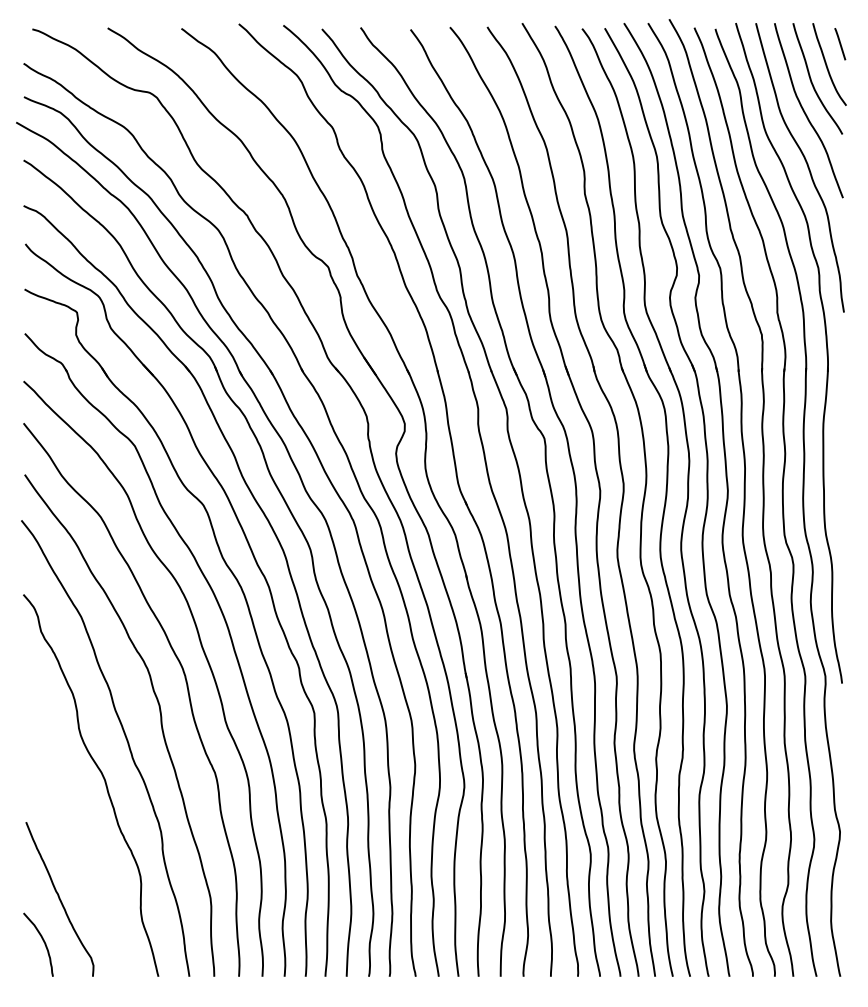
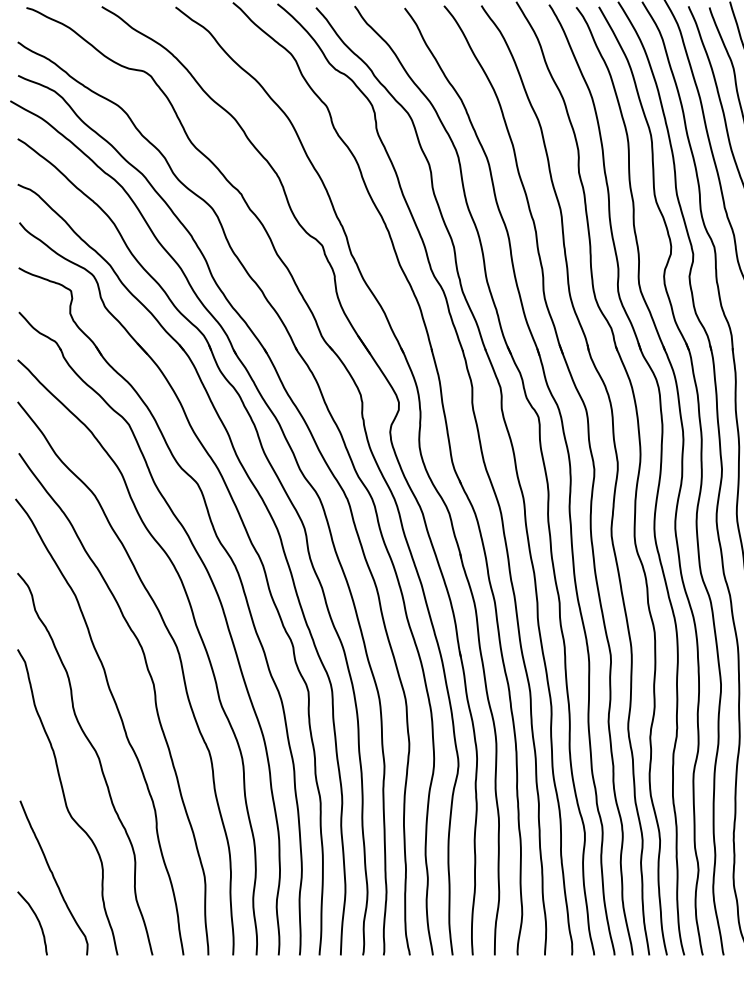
curve: (72, 823) -> (66, 802), added

